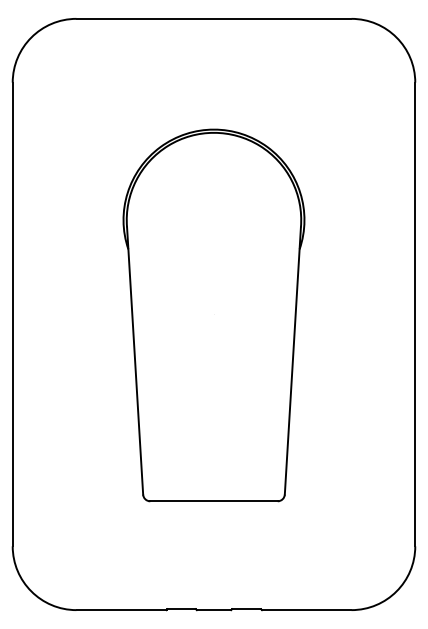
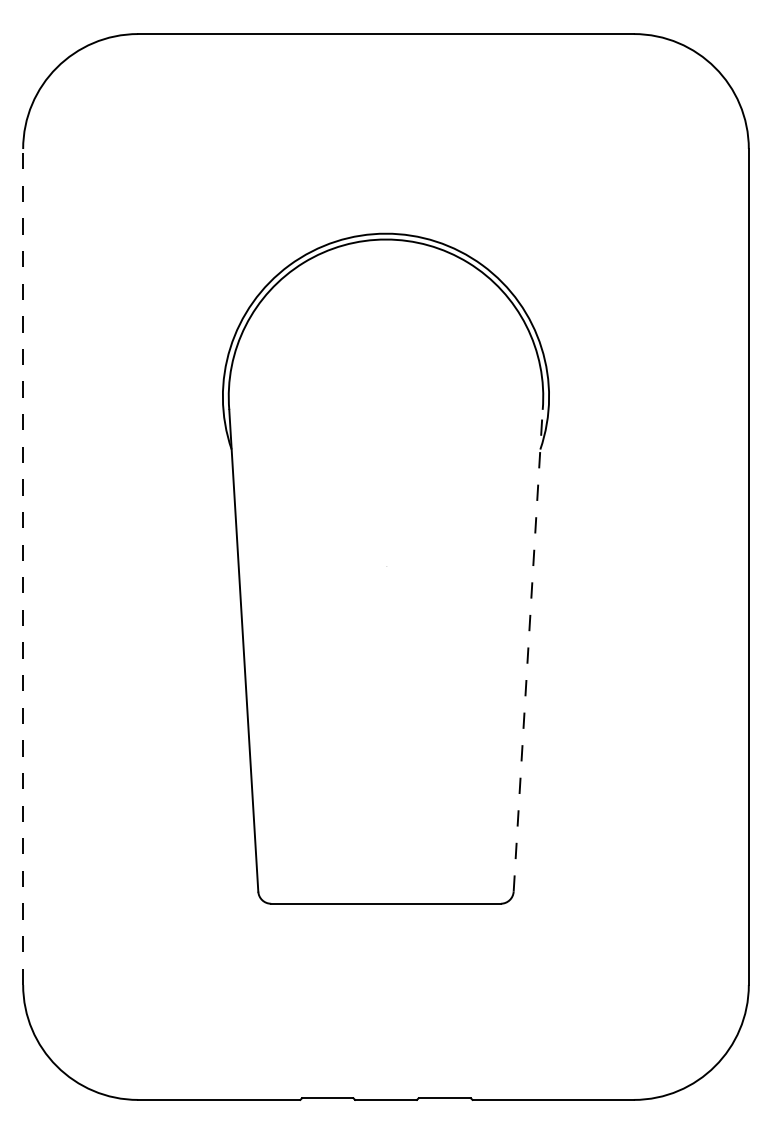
line: (12, 314) -> (22, 567), solid -> dashed
line: (292, 360) -> (527, 649), solid -> dashed

